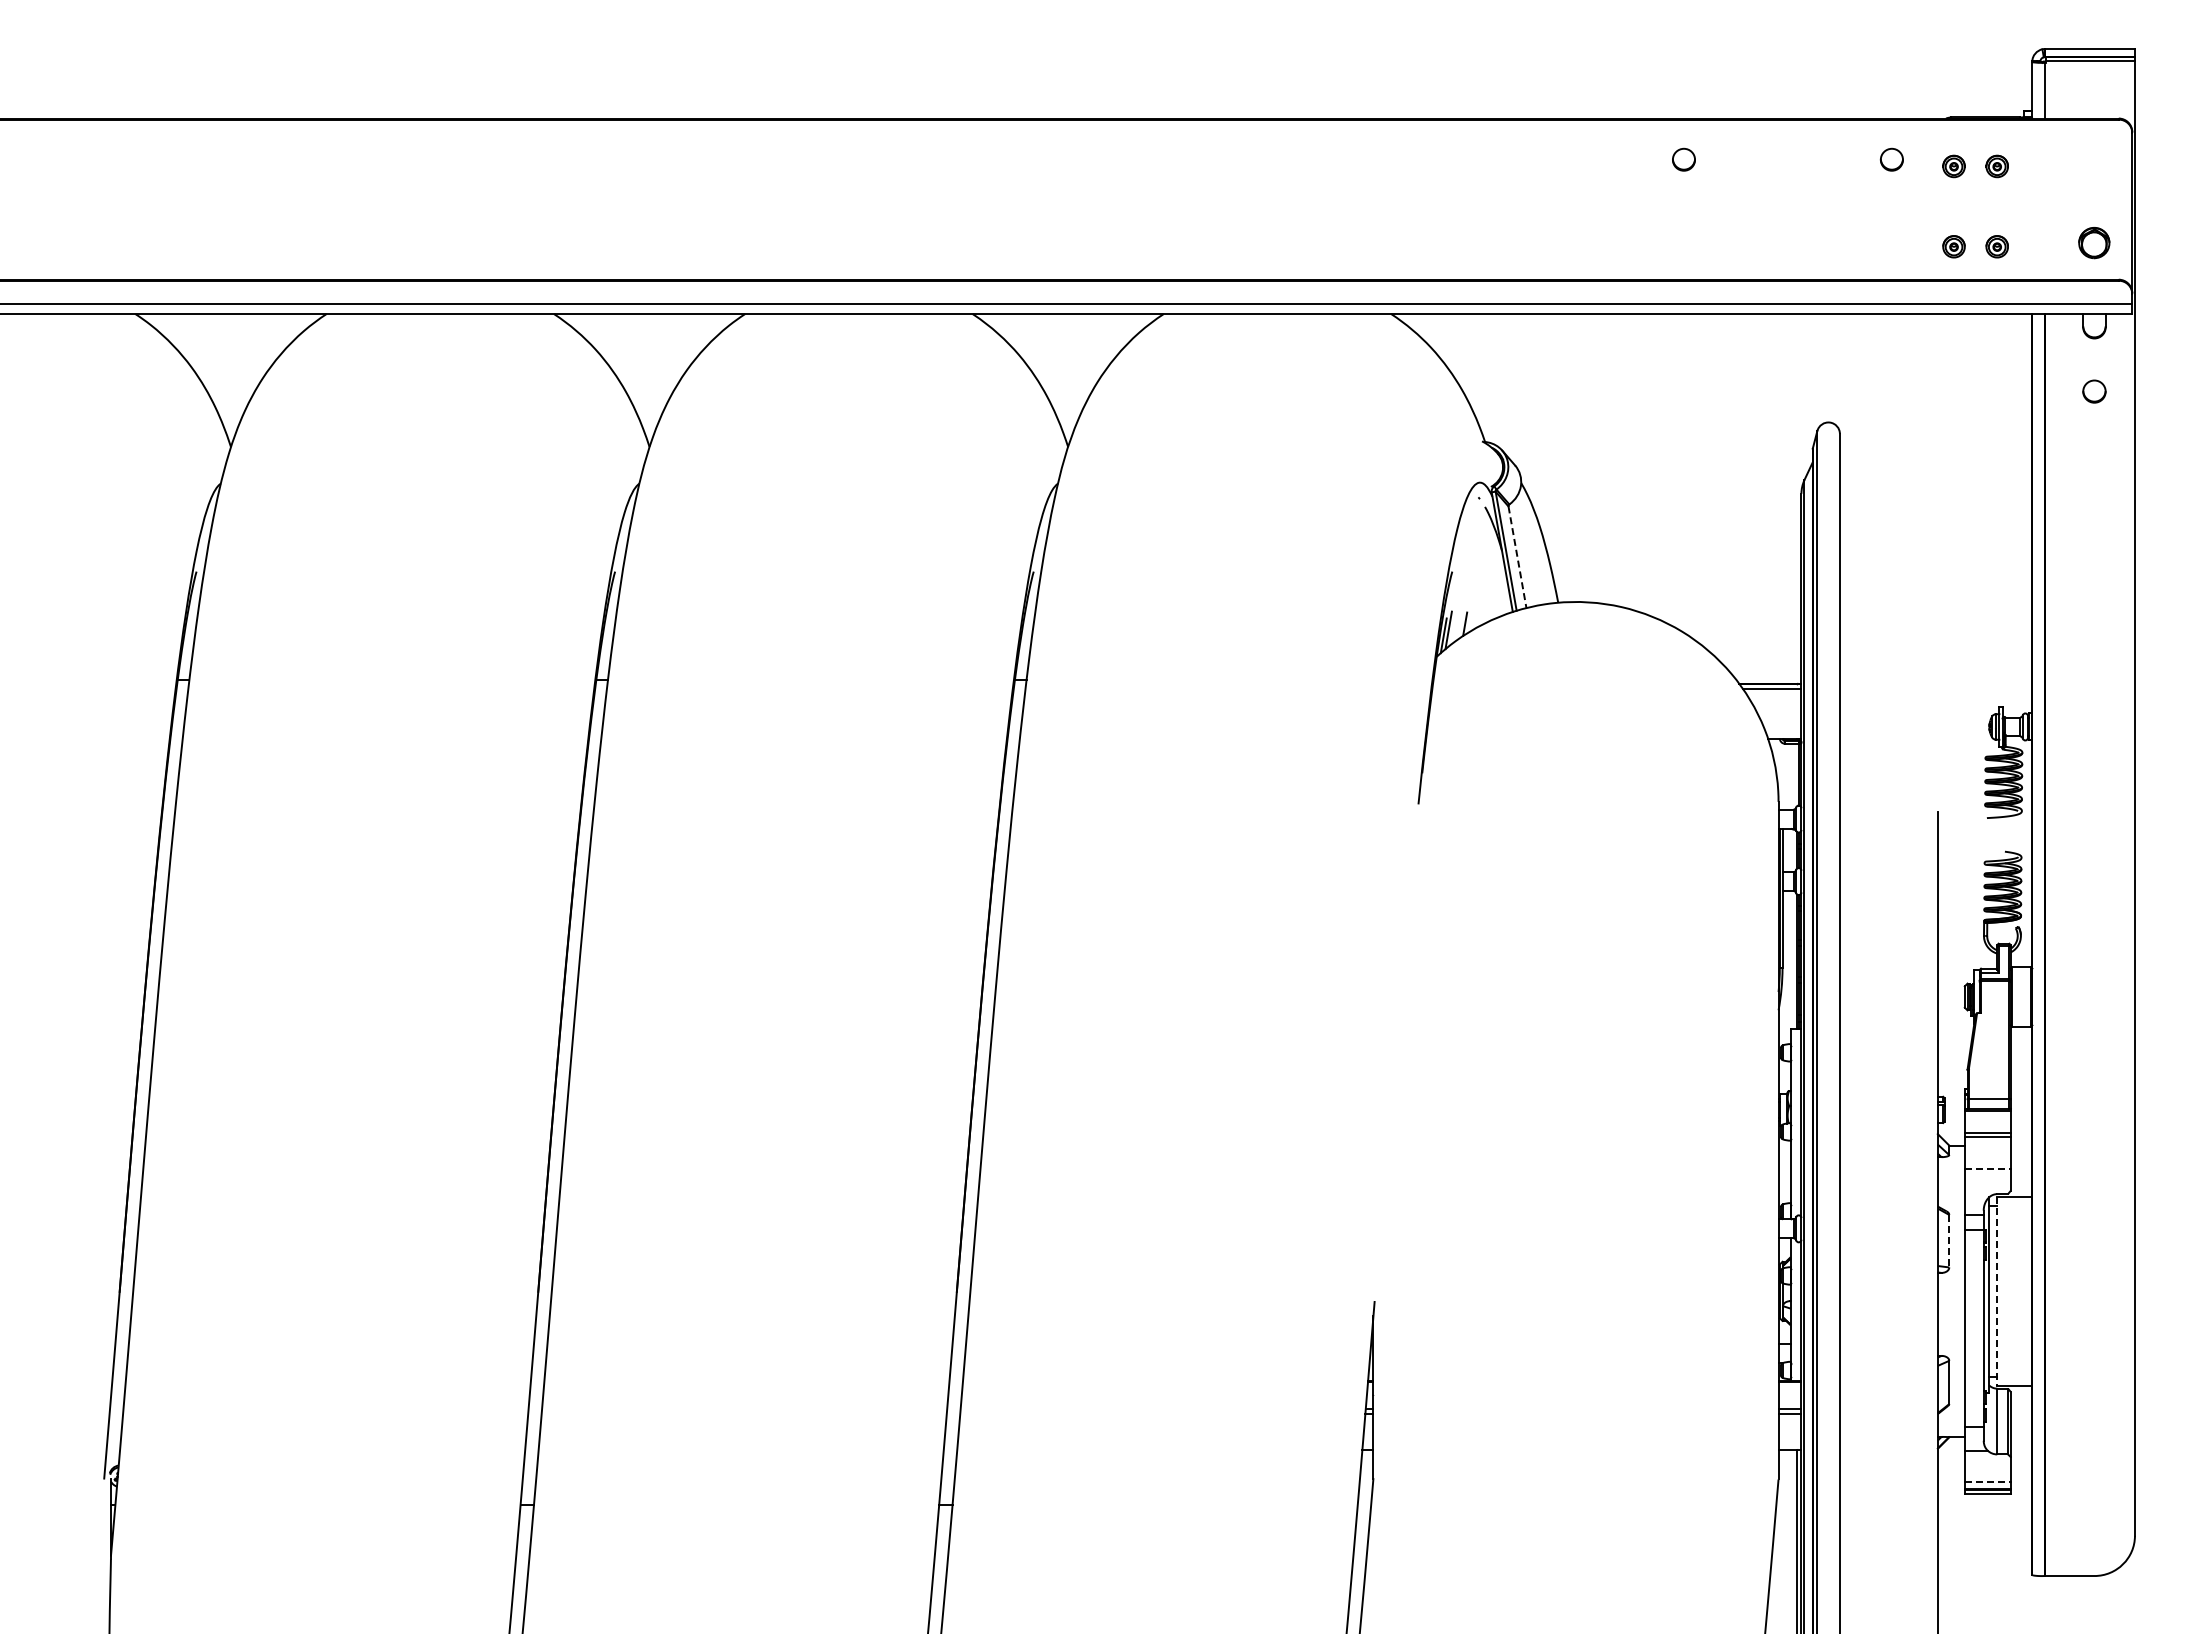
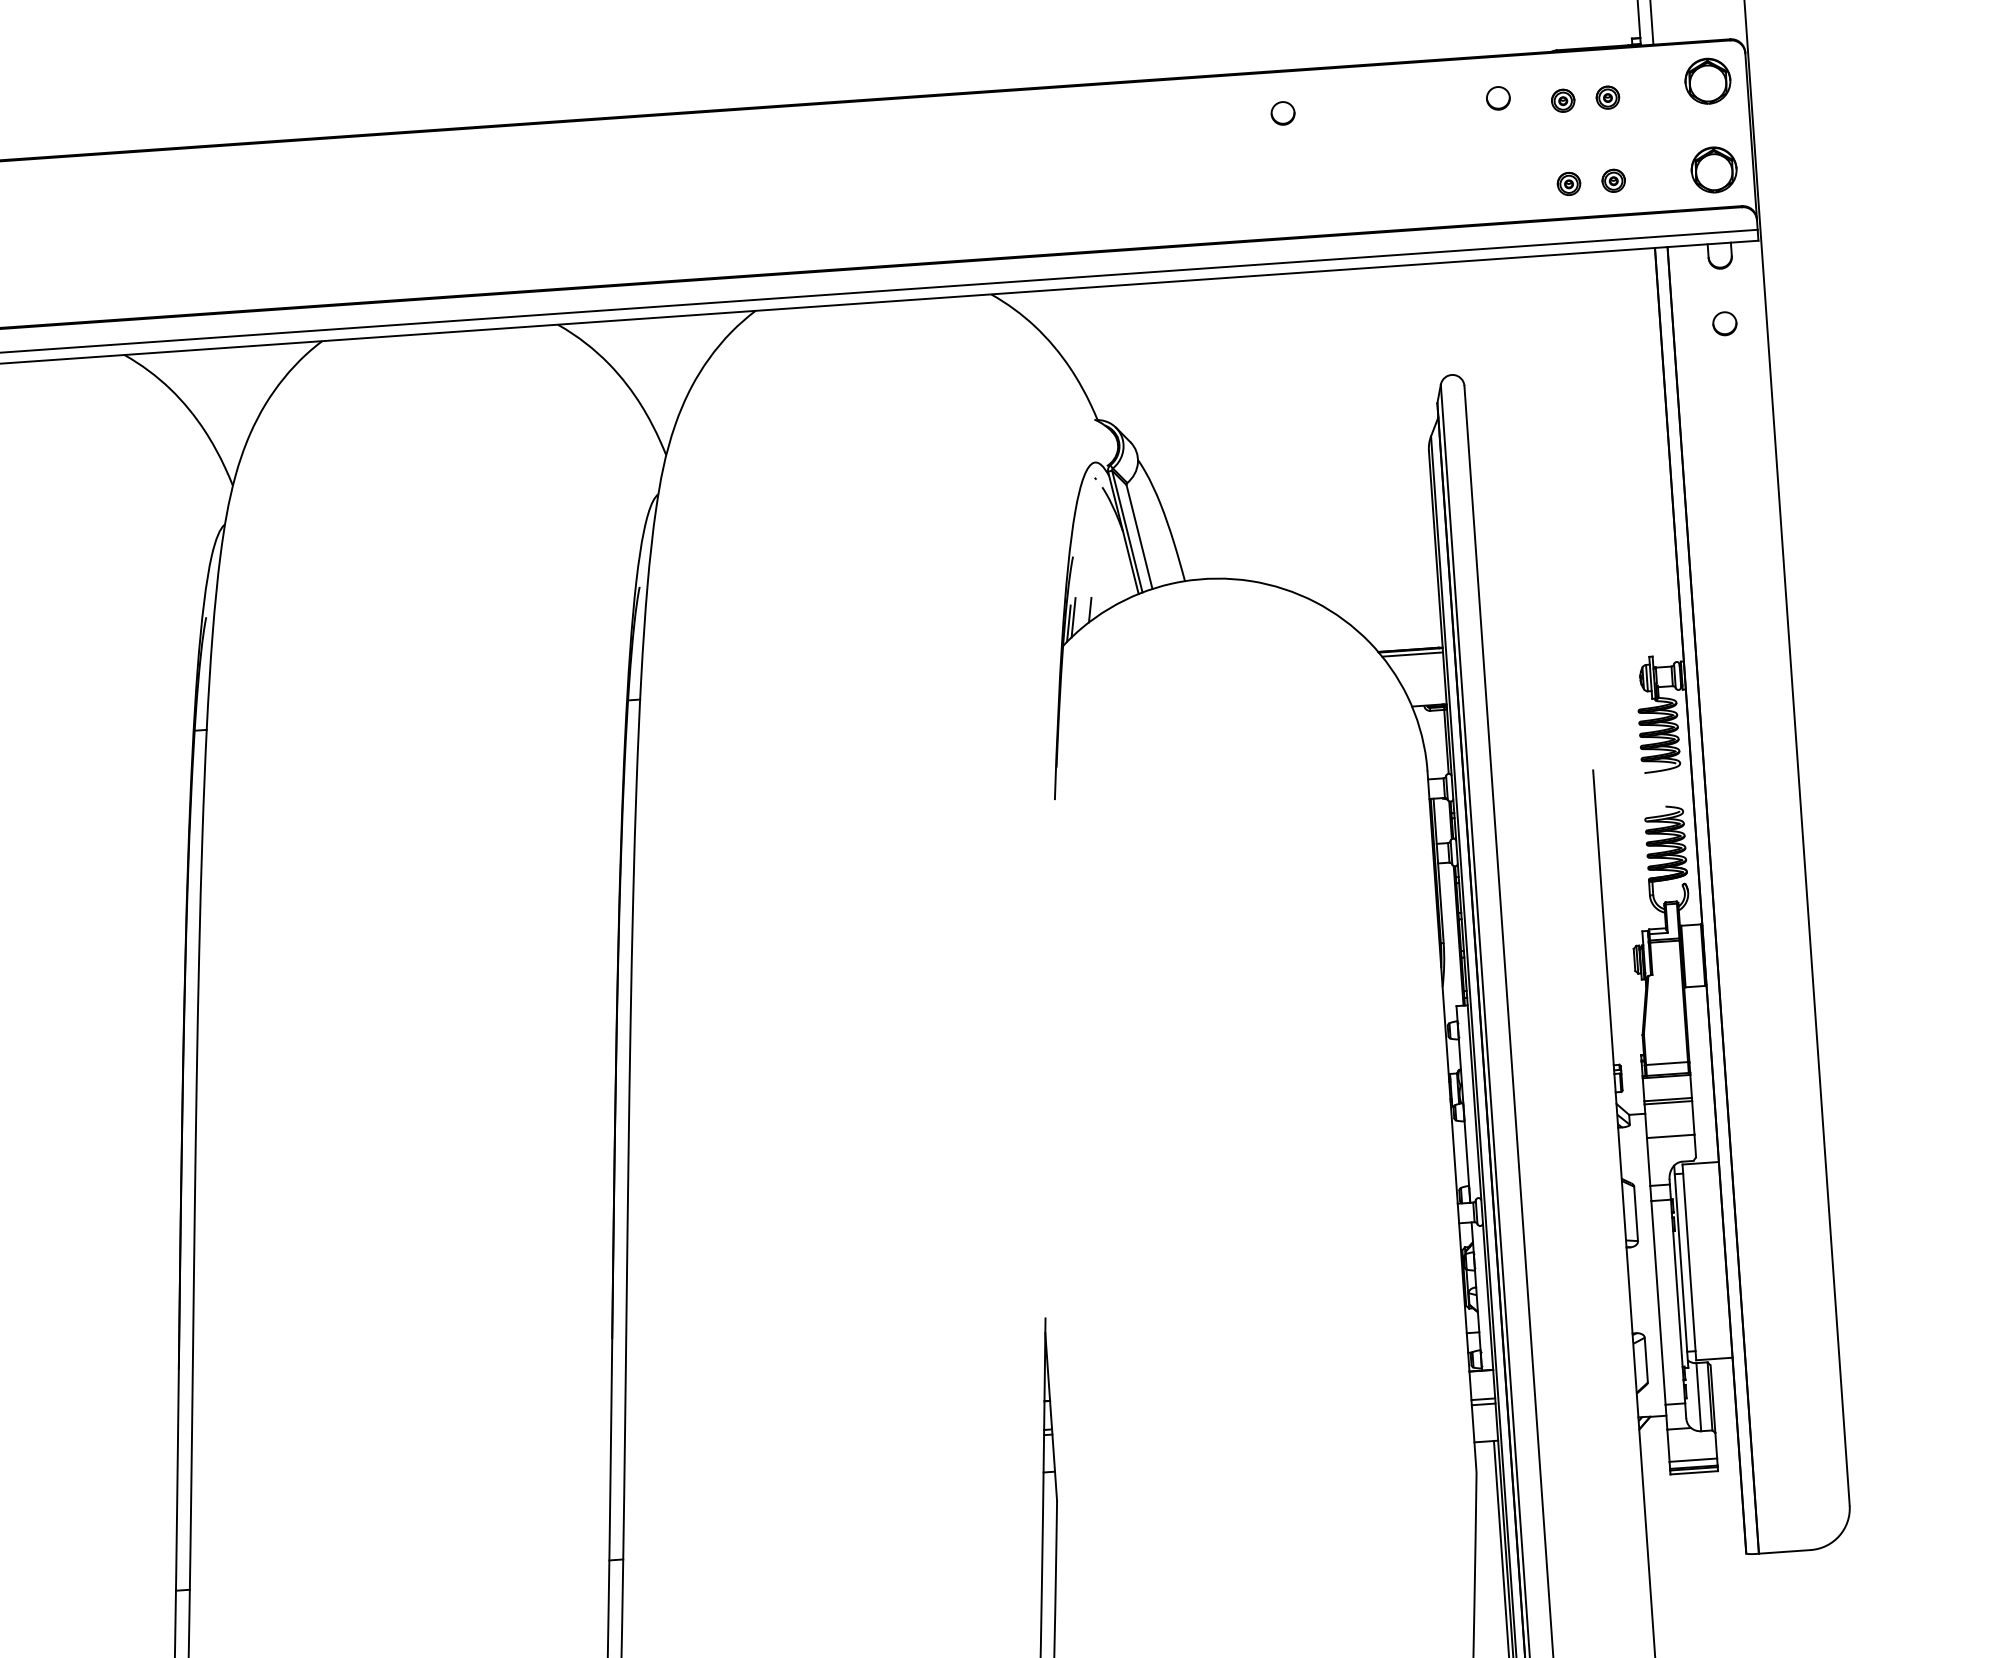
part: (2093, 157) -> (1706, 81), added
part: (2093, 242) -> (1713, 169), size x1.43
line: (1517, 557) -> (1139, 537), dashed -> solid
line: (1987, 1169) -> (1670, 1136), dashed -> solid
line: (1949, 1241) -> (1636, 1214), dashed -> solid
line: (1997, 1291) -> (1689, 1262), dashed -> solid
line: (1987, 1481) -> (1693, 1459), dashed -> solid

